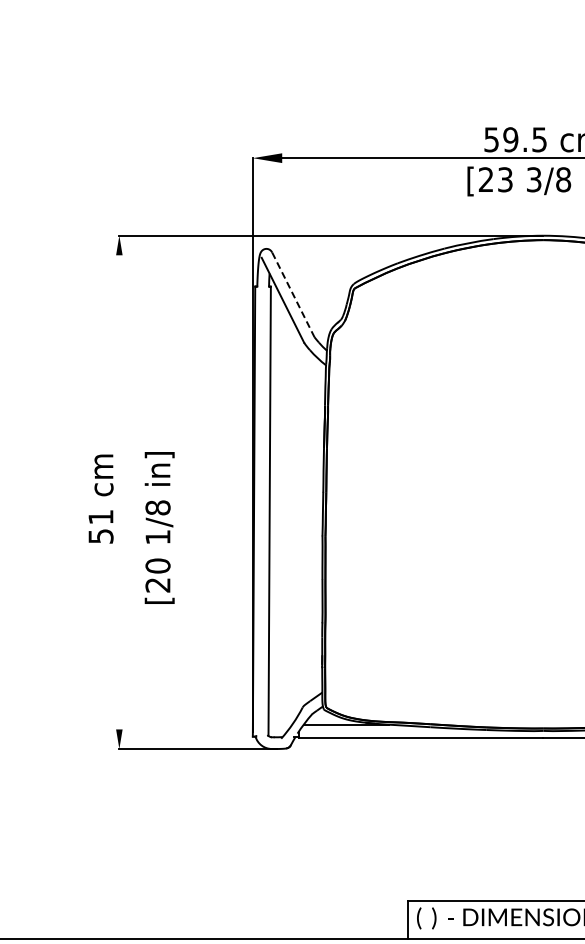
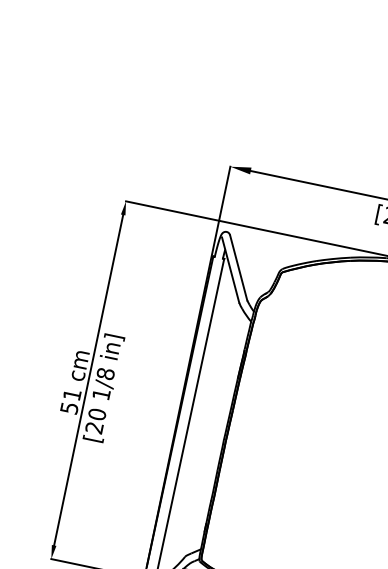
line: (293, 295) -> (238, 268), dashed -> solid
line: (119, 492) -> (88, 380), added
text: (159, 527) -> (103, 387), moved

